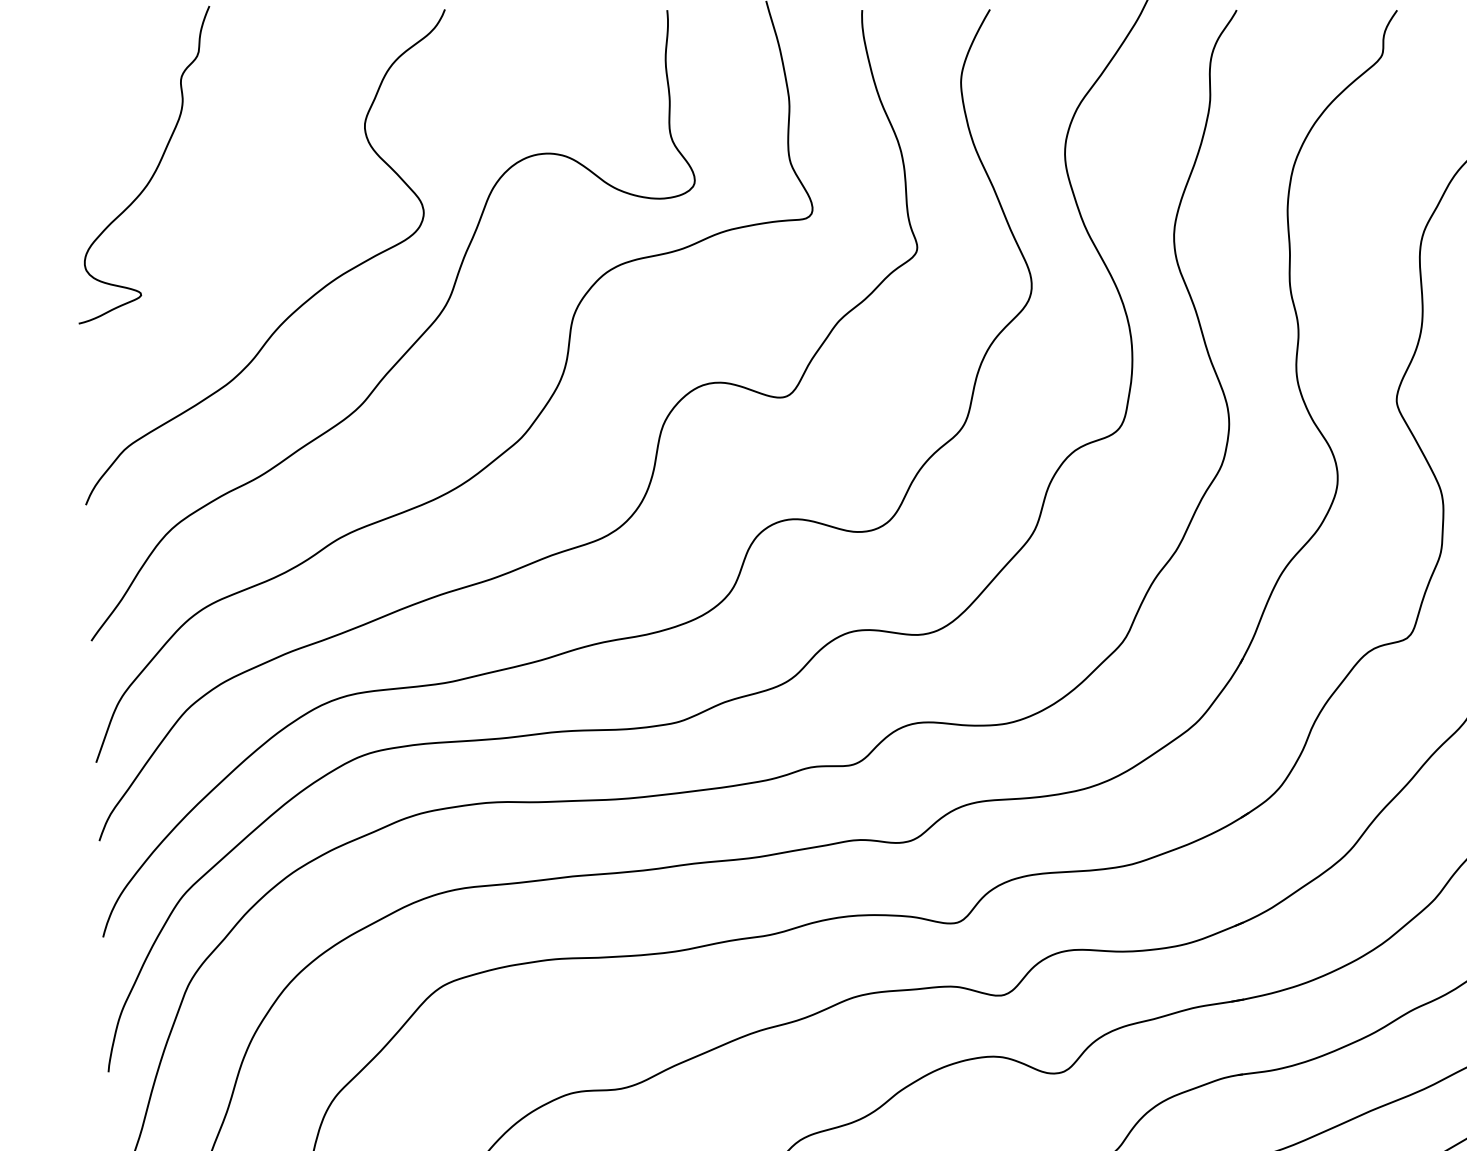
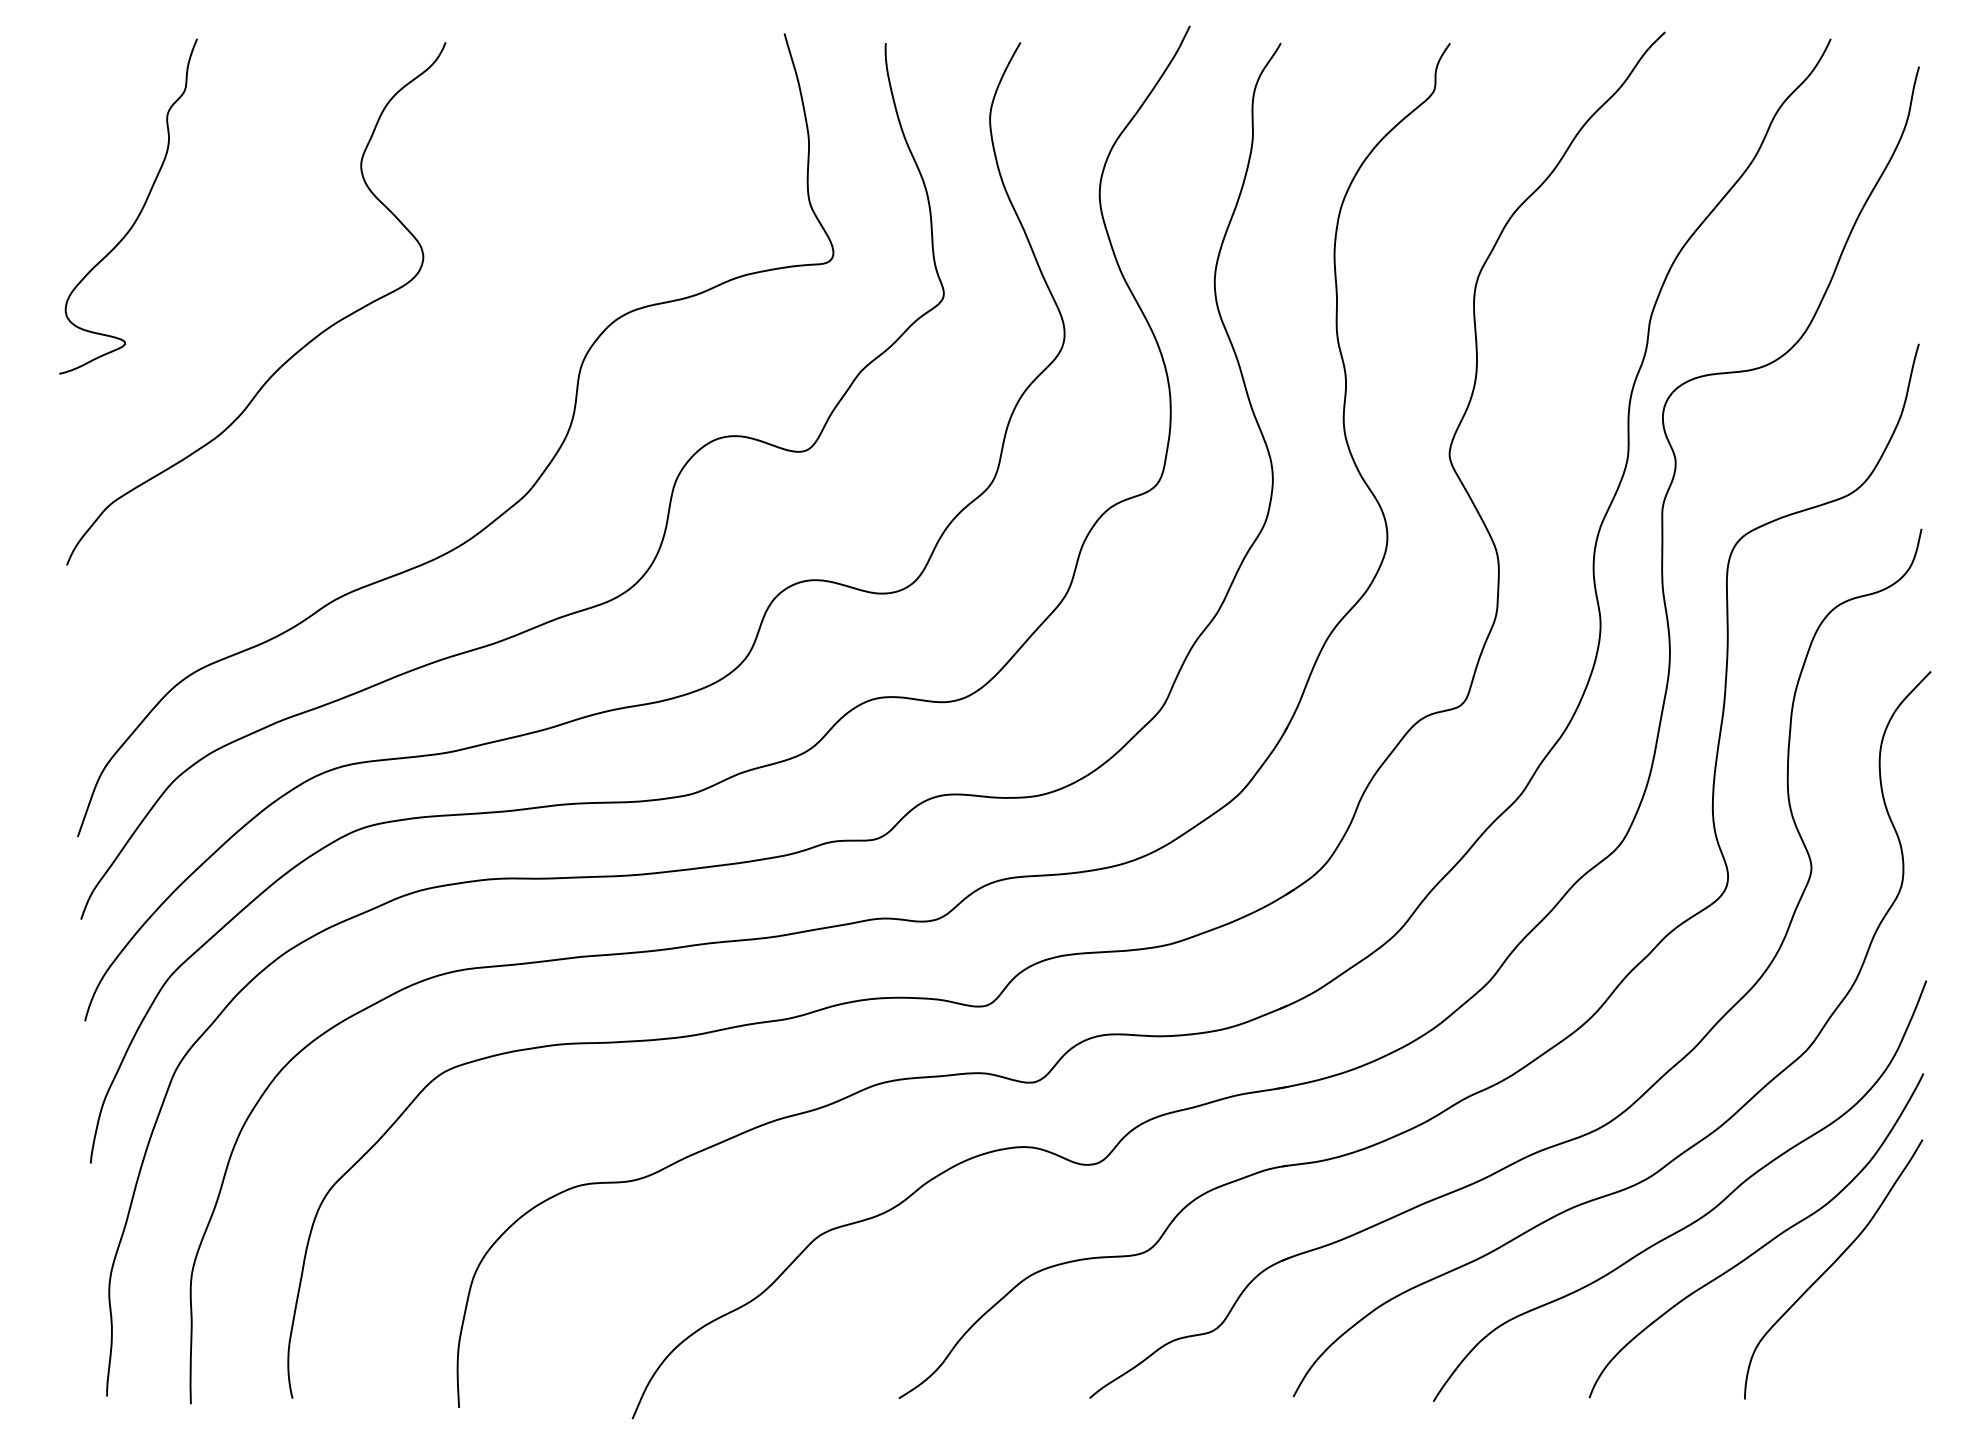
curve: (412, 344) -> (411, 395), removed

